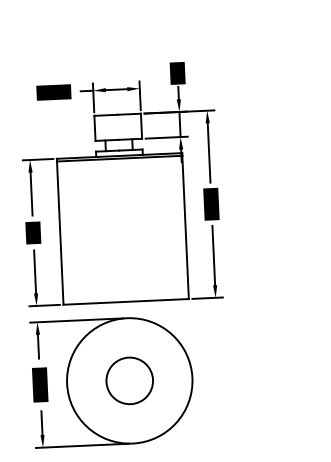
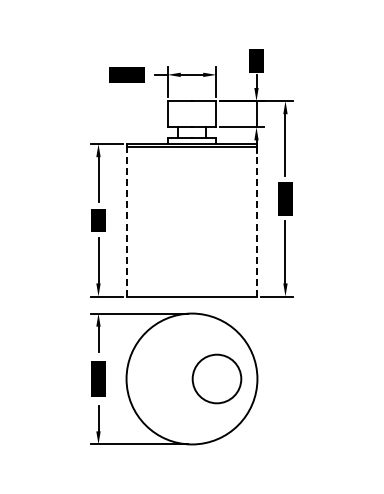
line: (185, 227) -> (257, 221), solid -> dashed
line: (60, 232) -> (126, 221), solid -> dashed
circle: (129, 380) -> (216, 378), moved

